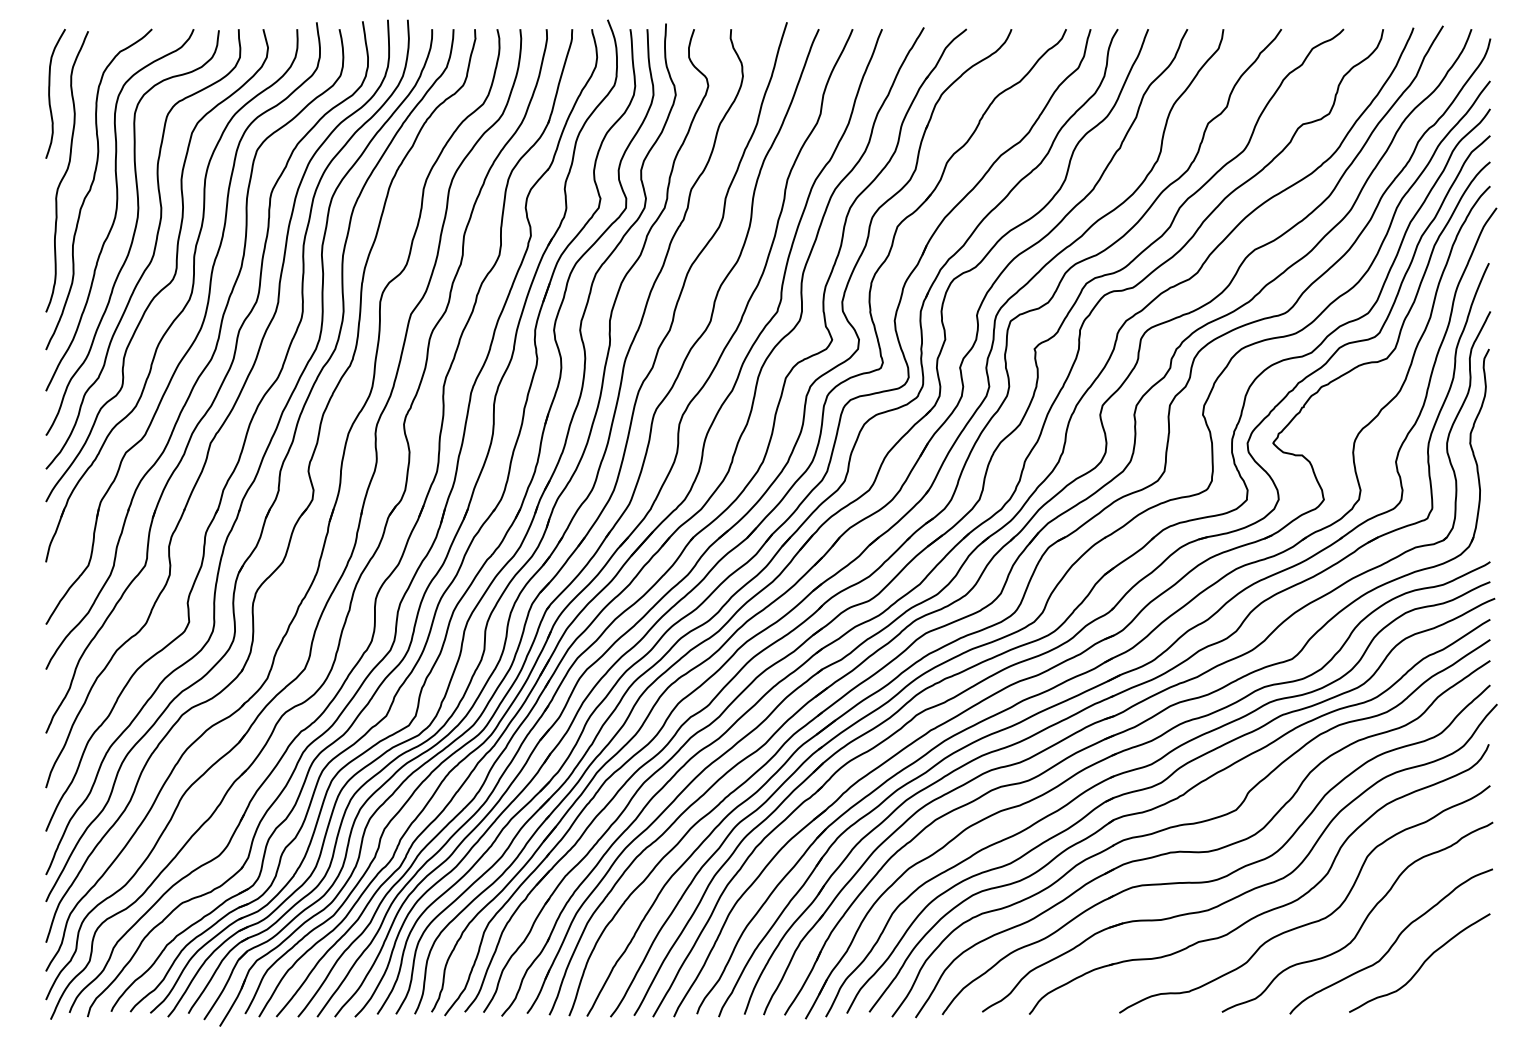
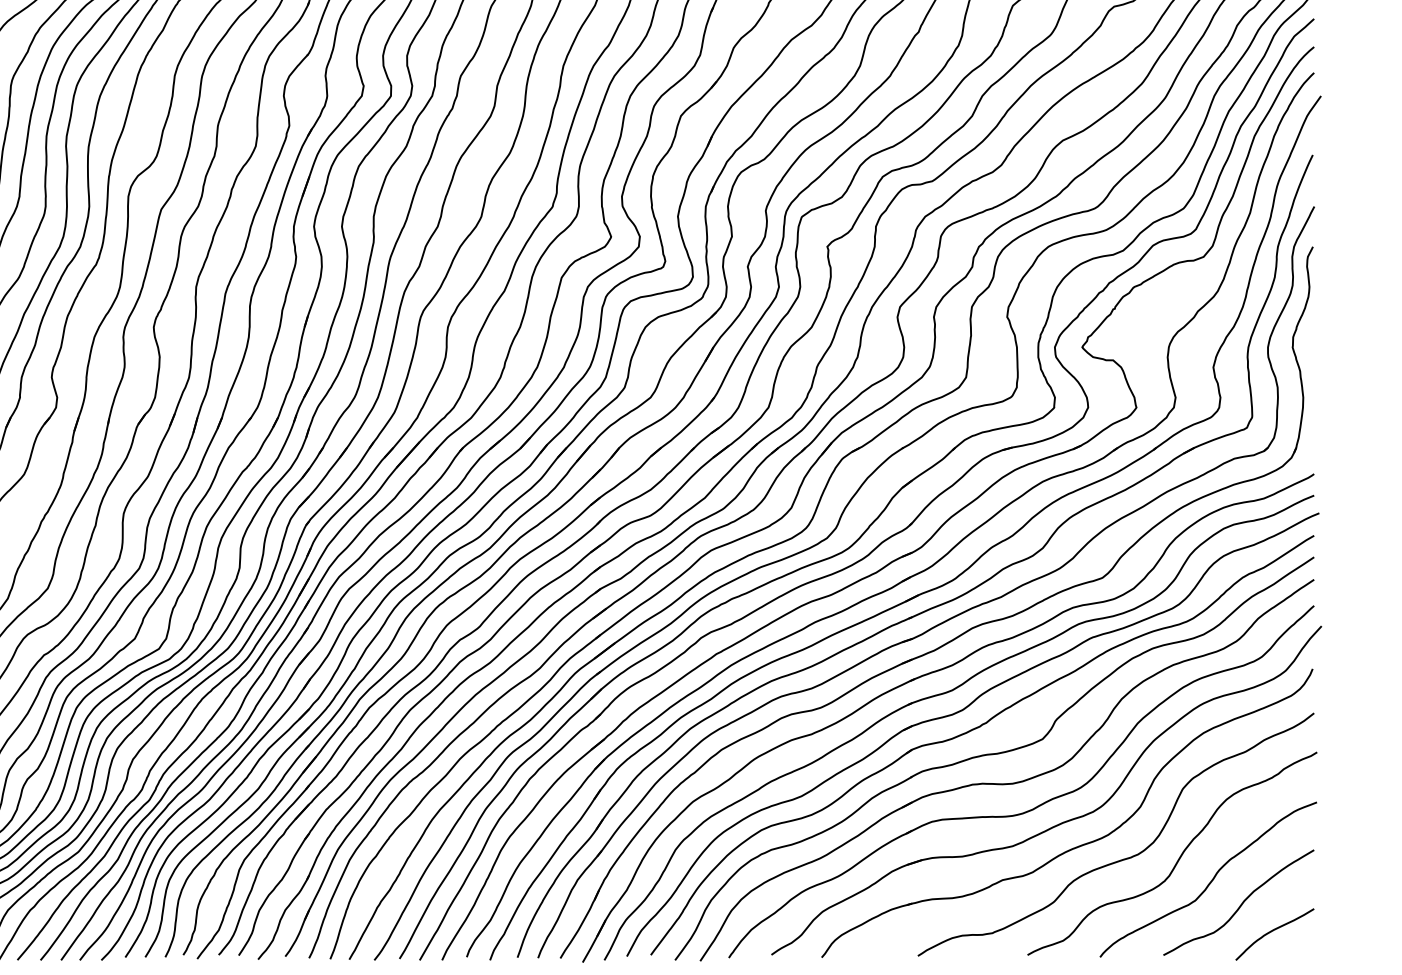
curve: (1451, 990) -> (1272, 931), added

